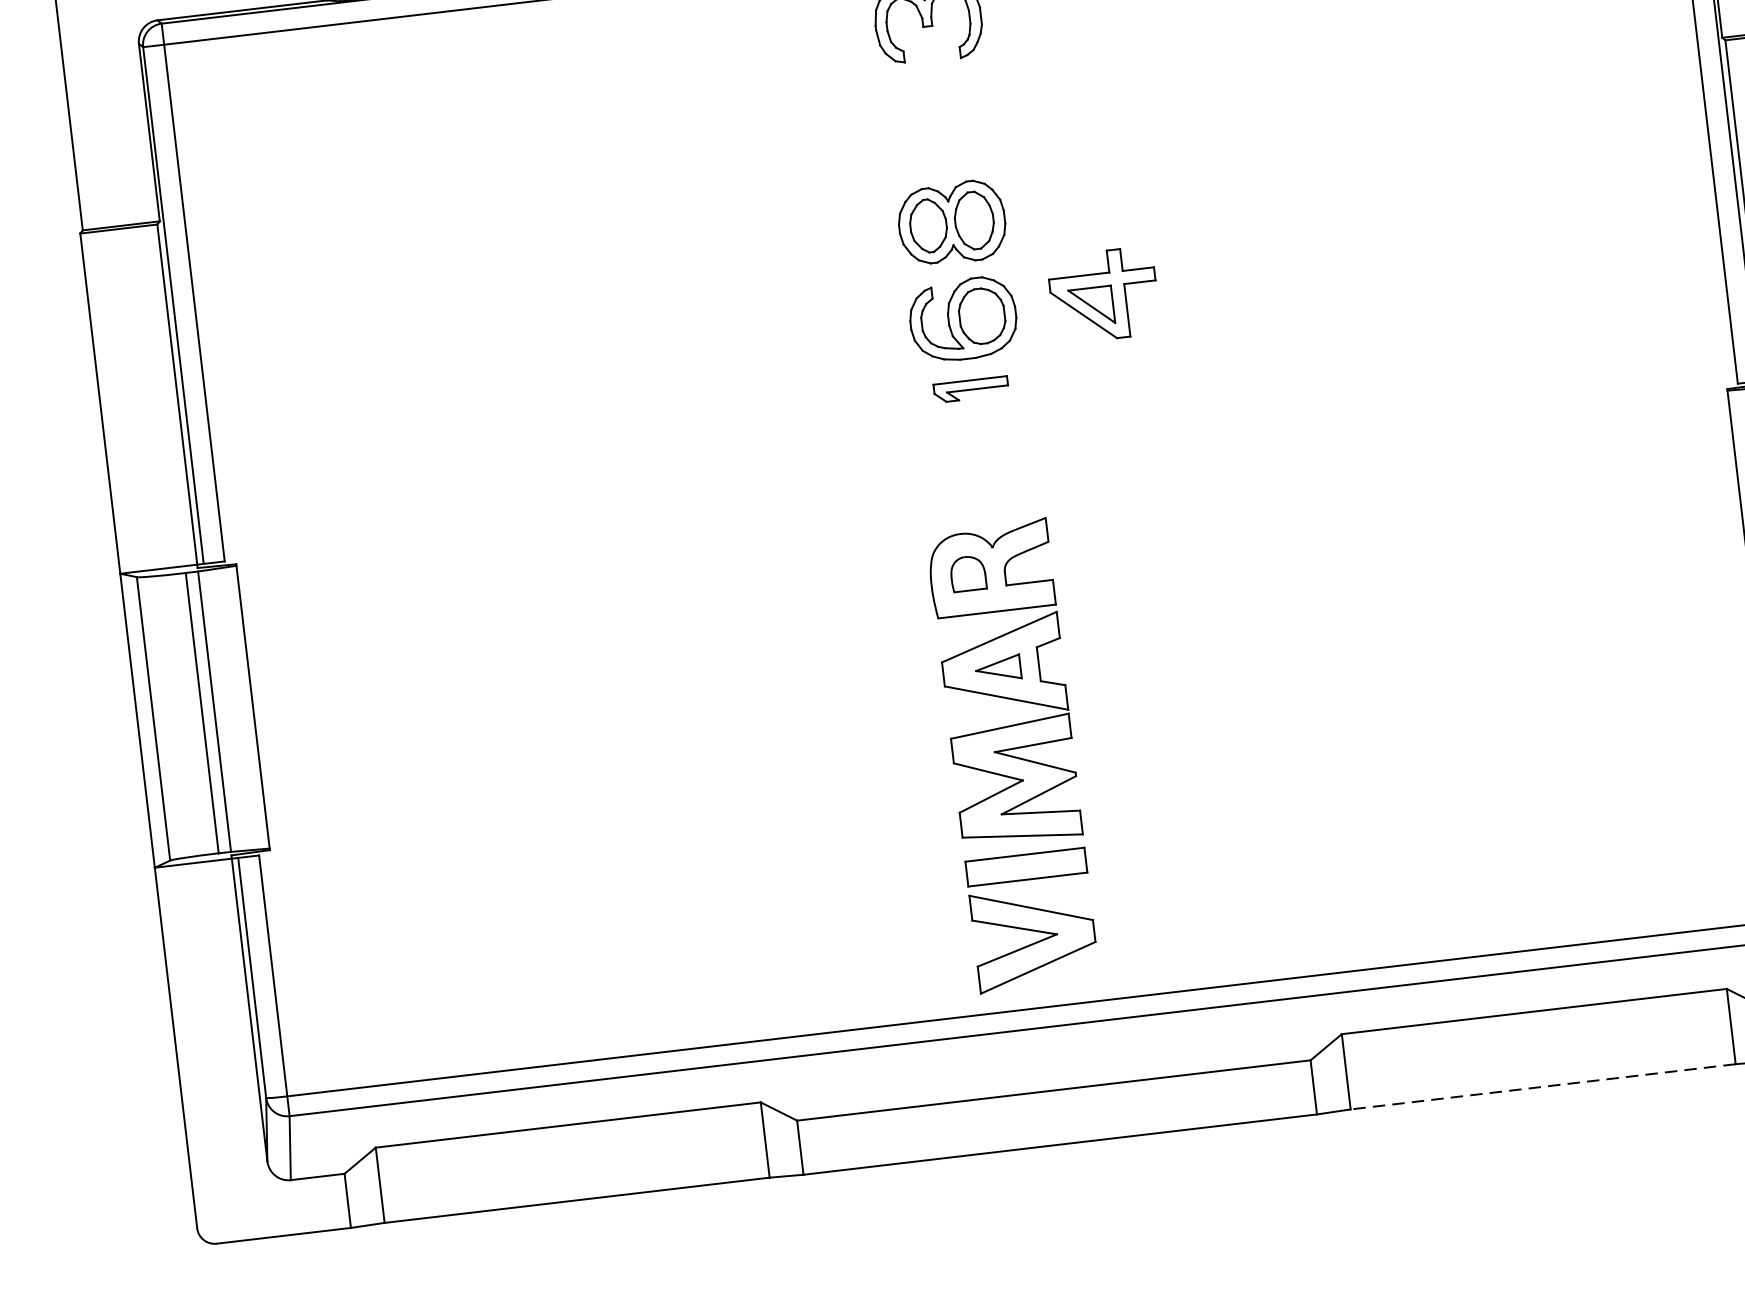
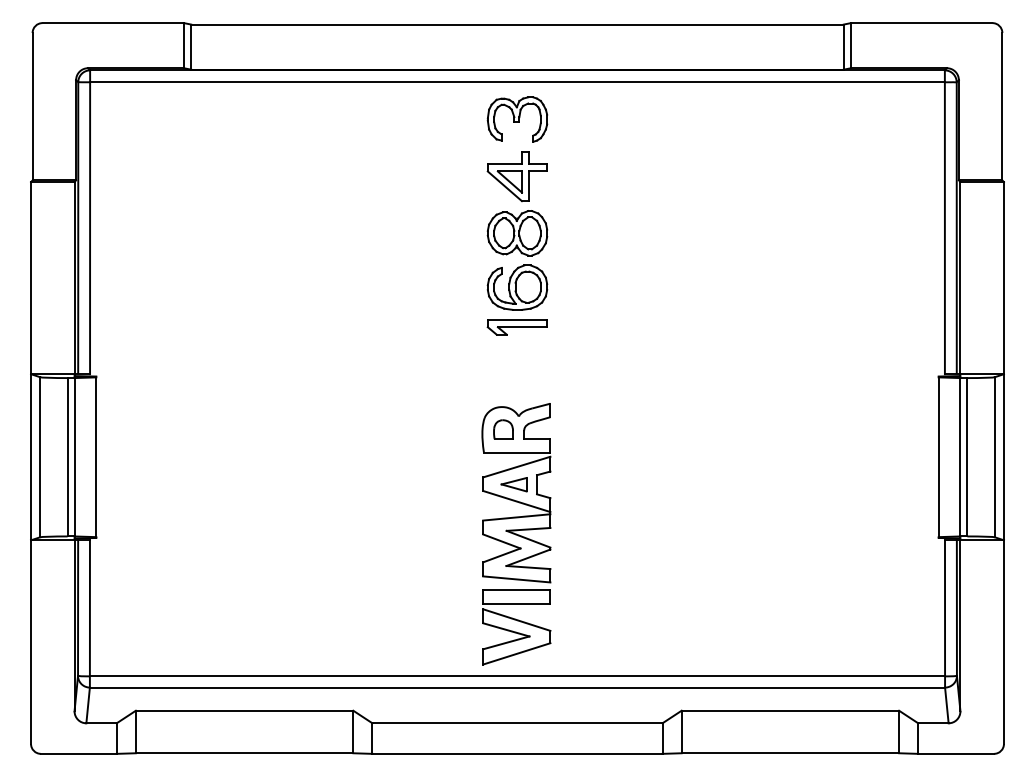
part: (1102, 295) -> (516, 176), moved
part: (969, 390) -> (516, 327), size x1.43
line: (1543, 1087) -> (790, 753), dashed -> solid

